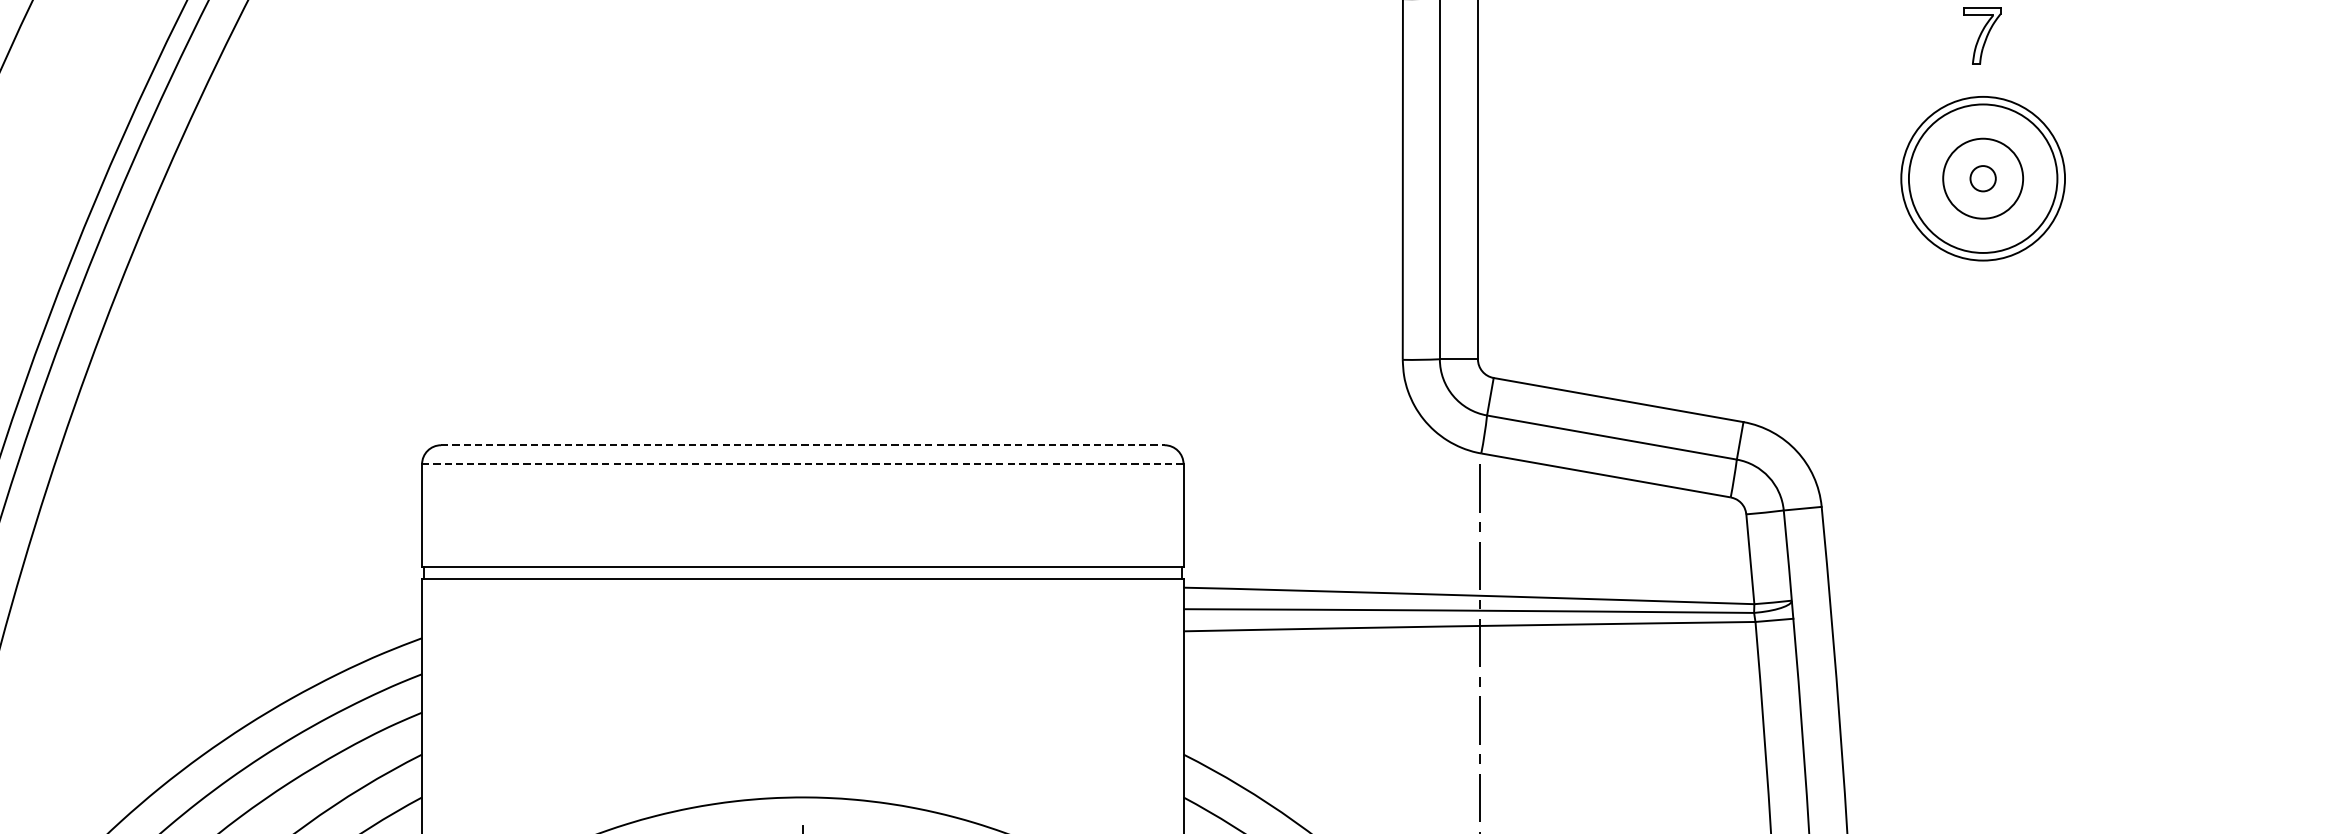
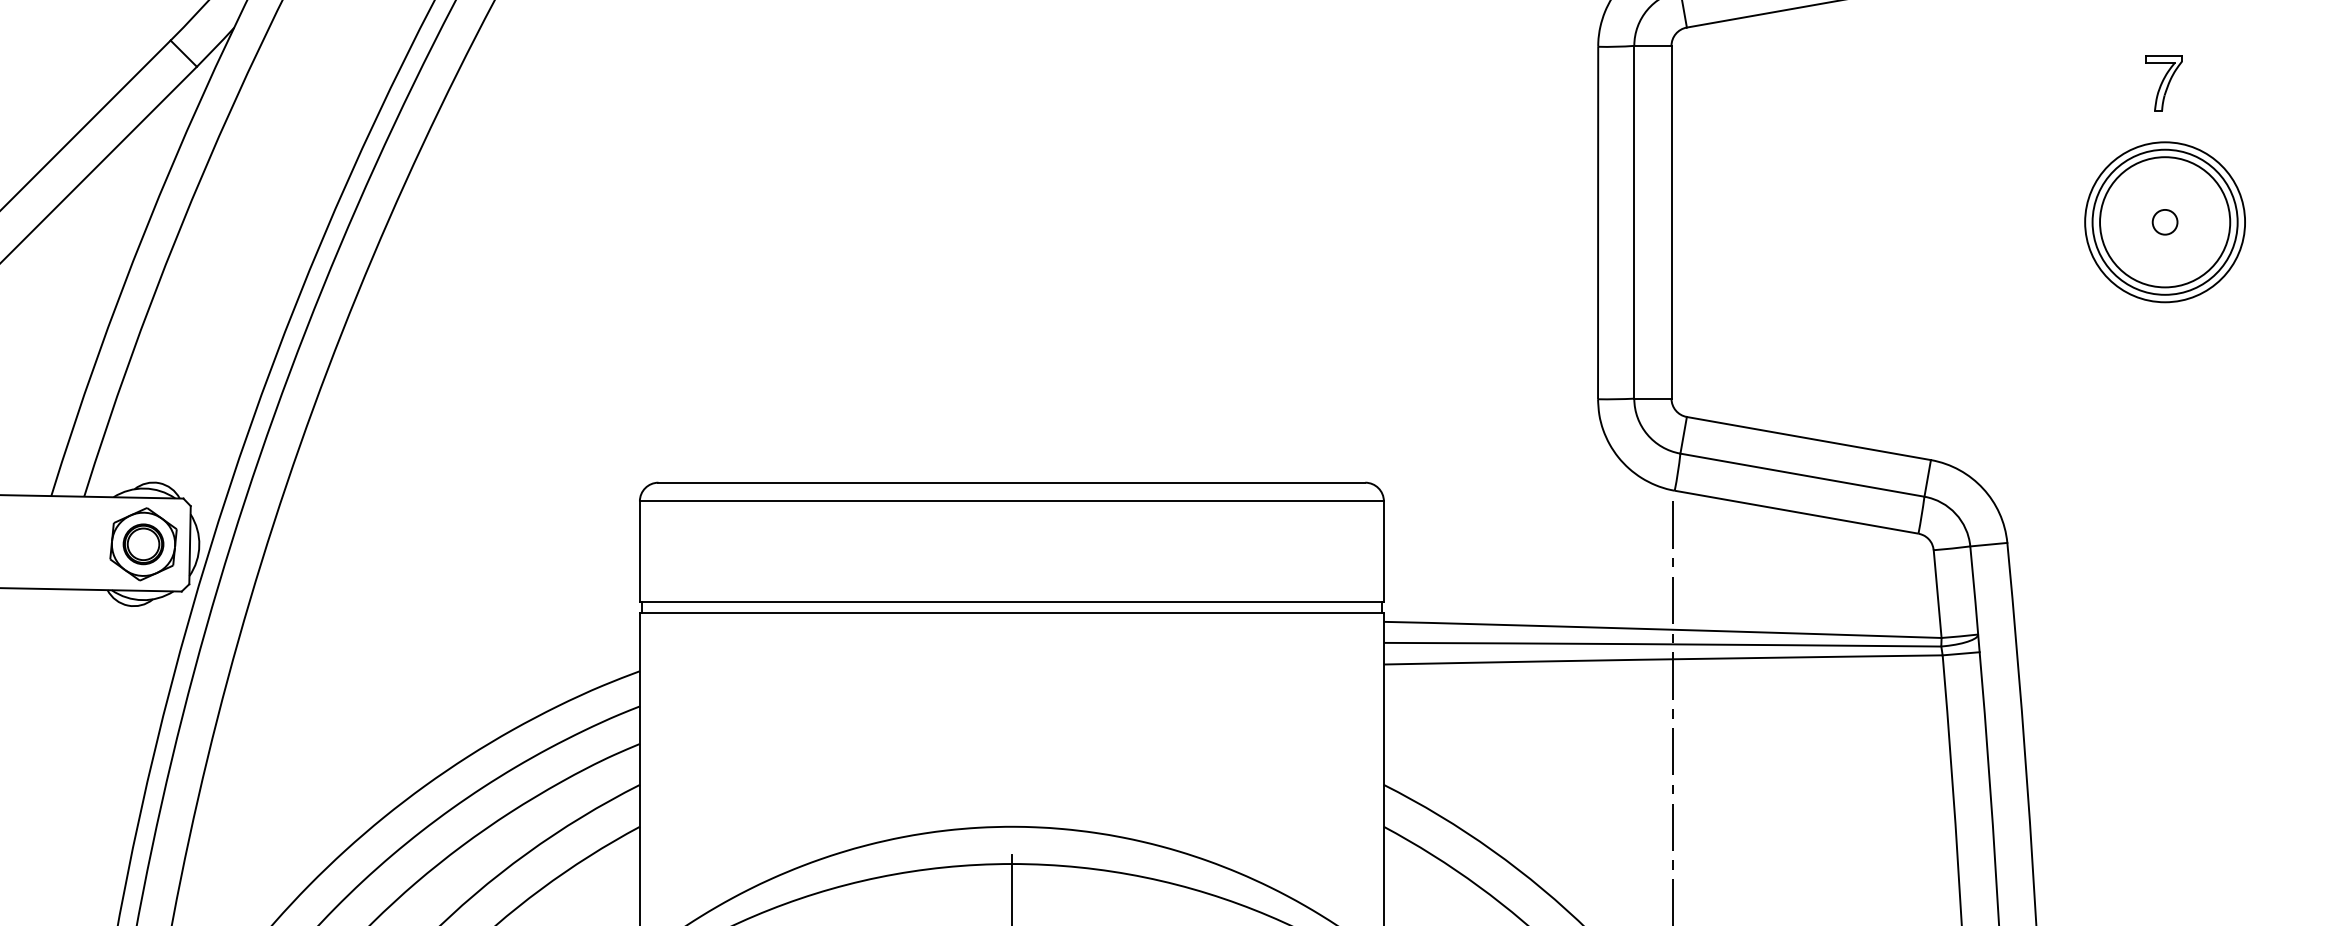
circle: (1983, 178) -> (2165, 222), size x1.67
line: (803, 445) -> (1012, 482), dashed -> solid
line: (802, 464) -> (1011, 501), dashed -> solid

